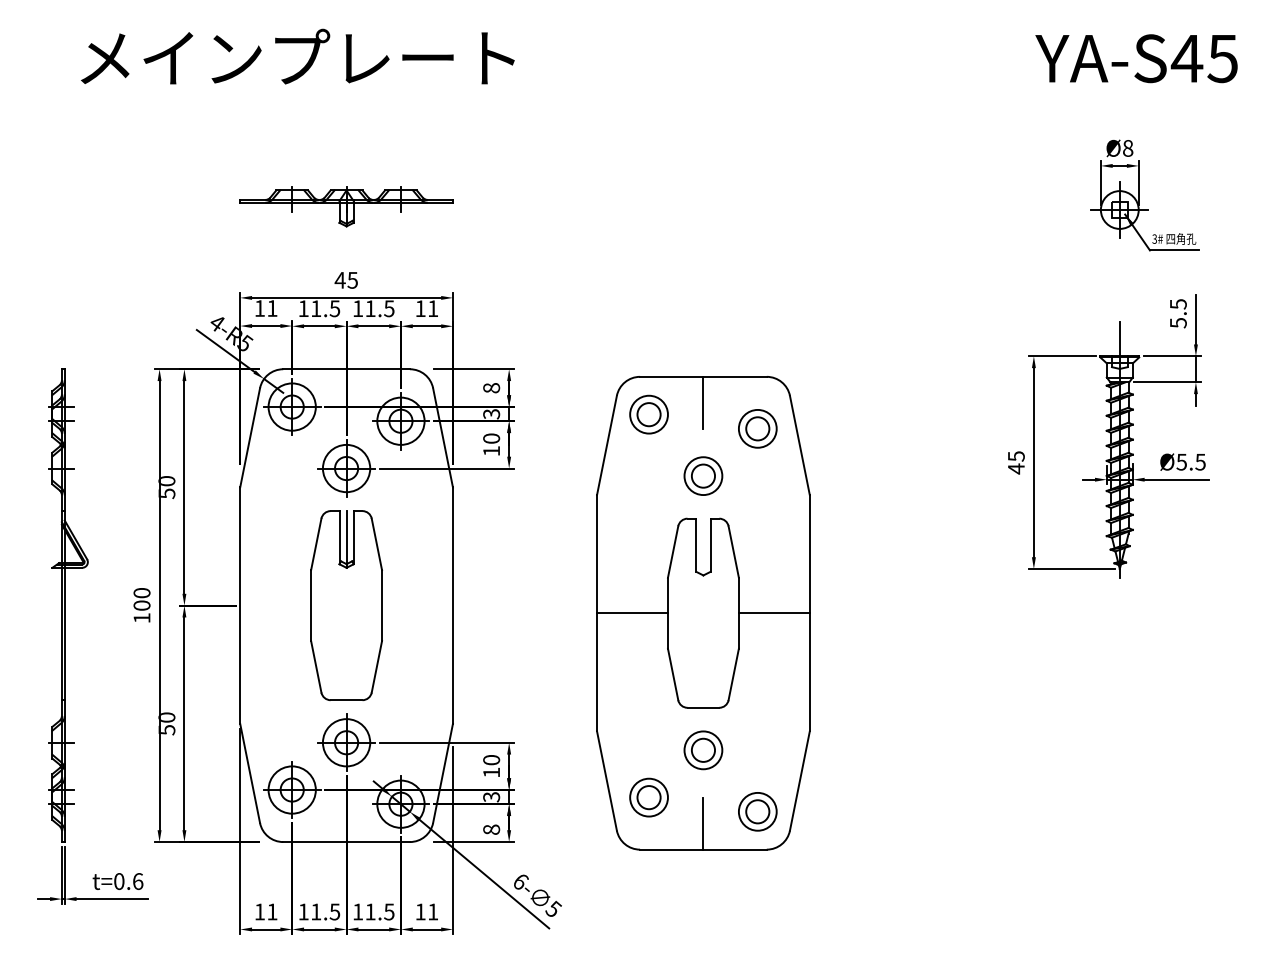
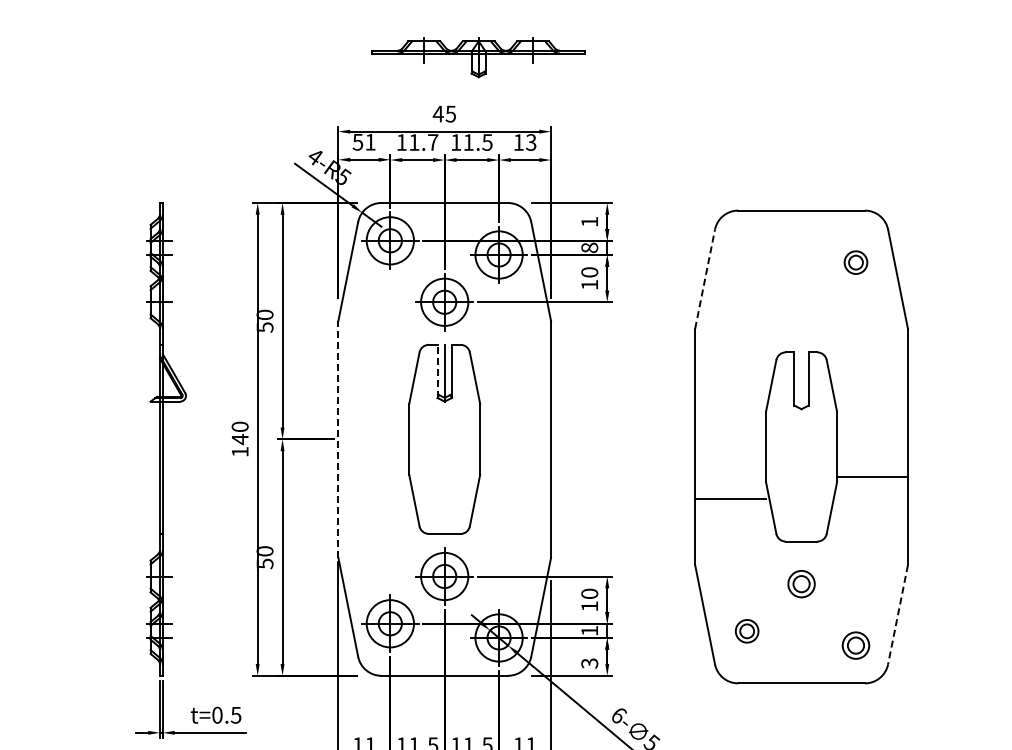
part: (346, 206) -> (478, 57), moved
text: (259, 308) -> (357, 142), 11 -> 51
text: (334, 308) -> (432, 142), 11.5 -> 11.7
text: (433, 308) -> (531, 142), 11 -> 13
text: (491, 388) -> (589, 222), 8 -> 1
line: (703, 402) -> (801, 236), removed
text: (491, 414) -> (589, 248), 3 -> 8
part: (648, 414) -> (746, 248), removed
part: (757, 428) -> (855, 262), size x0.6
line: (606, 445) -> (704, 279), solid -> dashed
part: (703, 475) -> (801, 309), removed
line: (339, 537) -> (437, 371), solid -> dashed
text: (141, 605) -> (239, 439), 100 -> 140
line: (240, 605) -> (338, 439), solid -> dashed
line: (632, 613) -> (730, 499), moved
line: (773, 613) -> (871, 477), moved
part: (703, 750) -> (801, 584), size x0.7
line: (799, 781) -> (897, 615), solid -> dashed
text: (491, 797) -> (589, 631), 3 -> 1
part: (648, 797) -> (746, 631), size x0.6
part: (757, 811) -> (855, 645), size x0.7
line: (703, 823) -> (801, 657), removed
text: (491, 829) -> (589, 663), 8 -> 3
text: (137, 881) -> (235, 715), t=0.6 -> t=0.5

